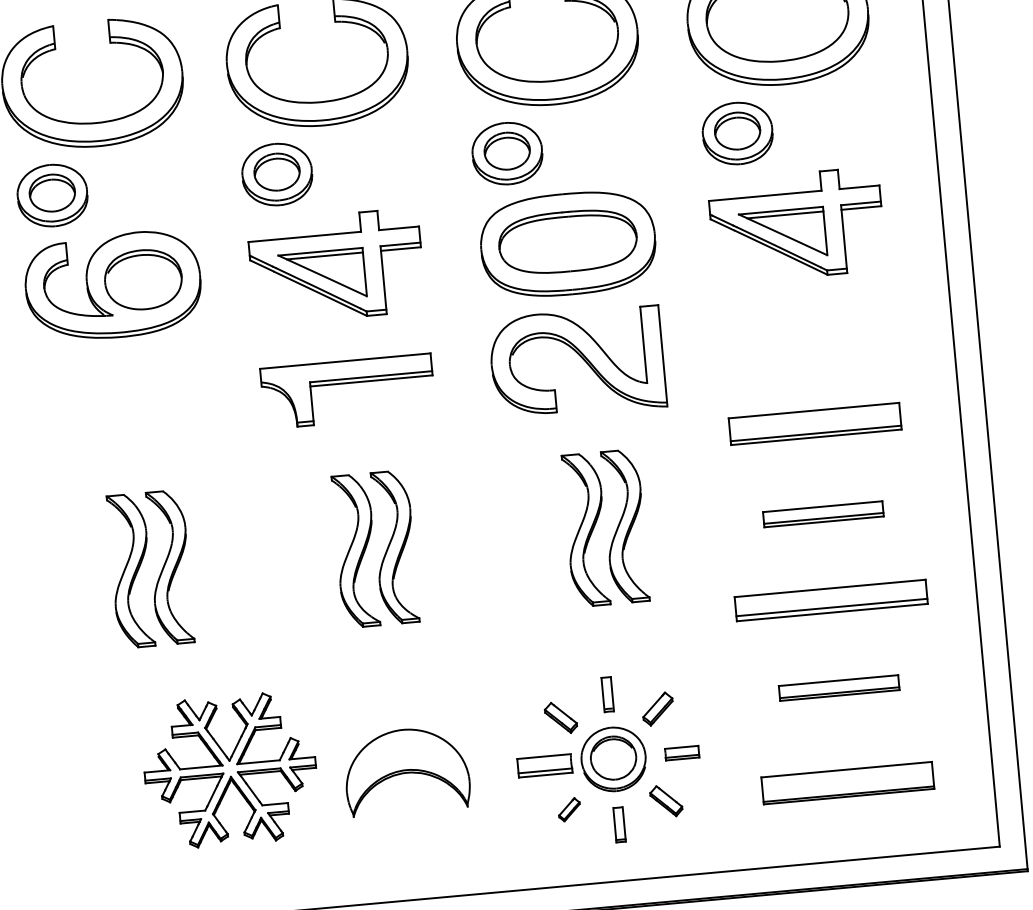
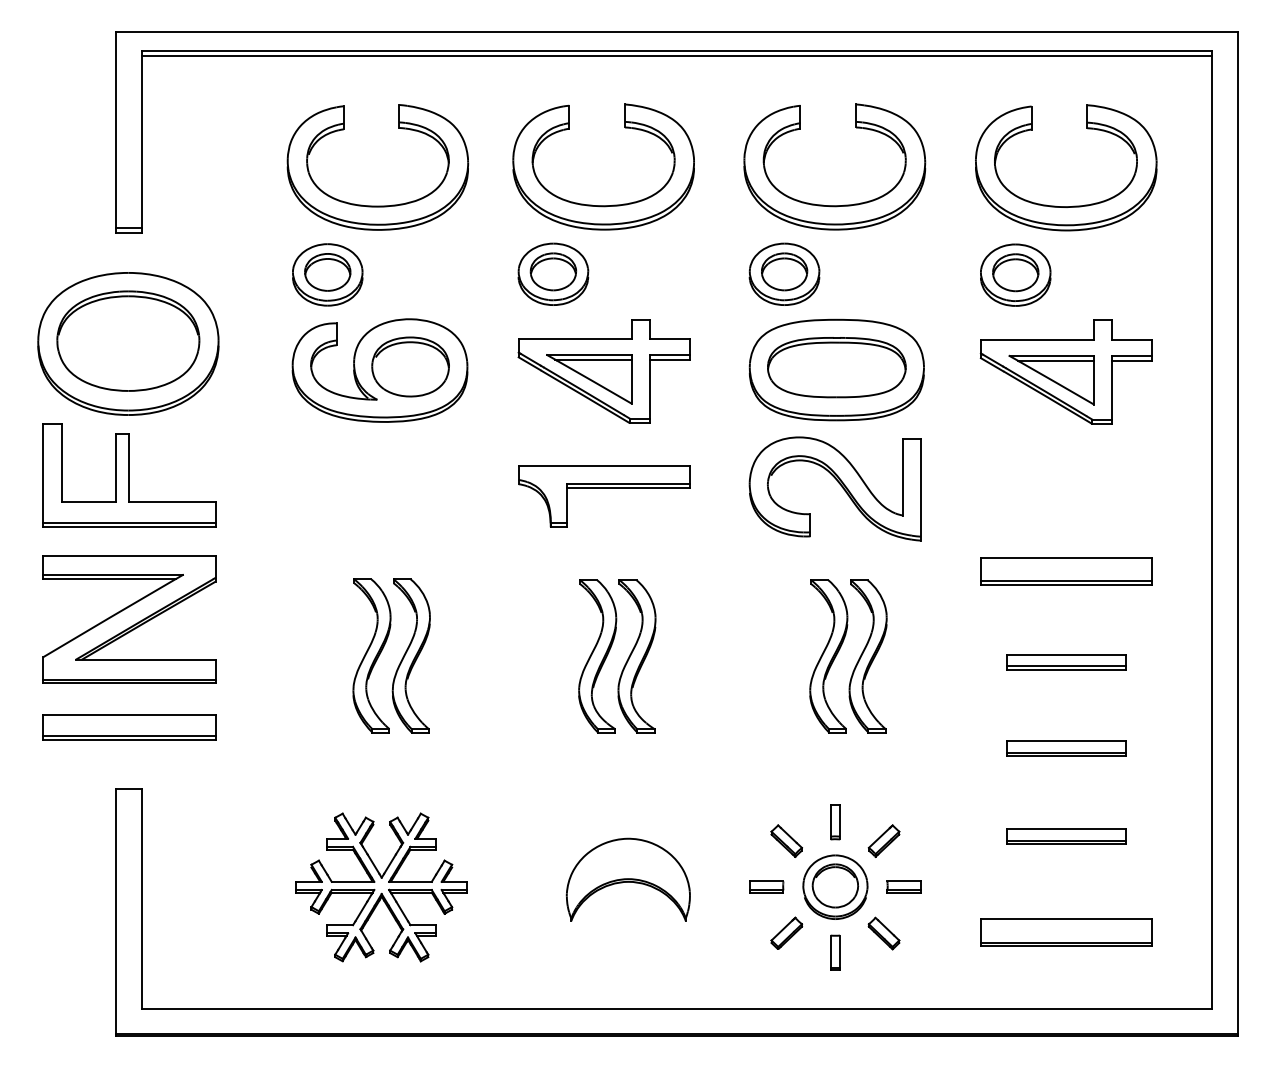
part: (831, 600) -> (1066, 748), size x0.62
part: (544, 764) -> (766, 886), size x0.62
part: (230, 770) -> (381, 887), moved
part: (569, 808) -> (786, 932), size x1.43

